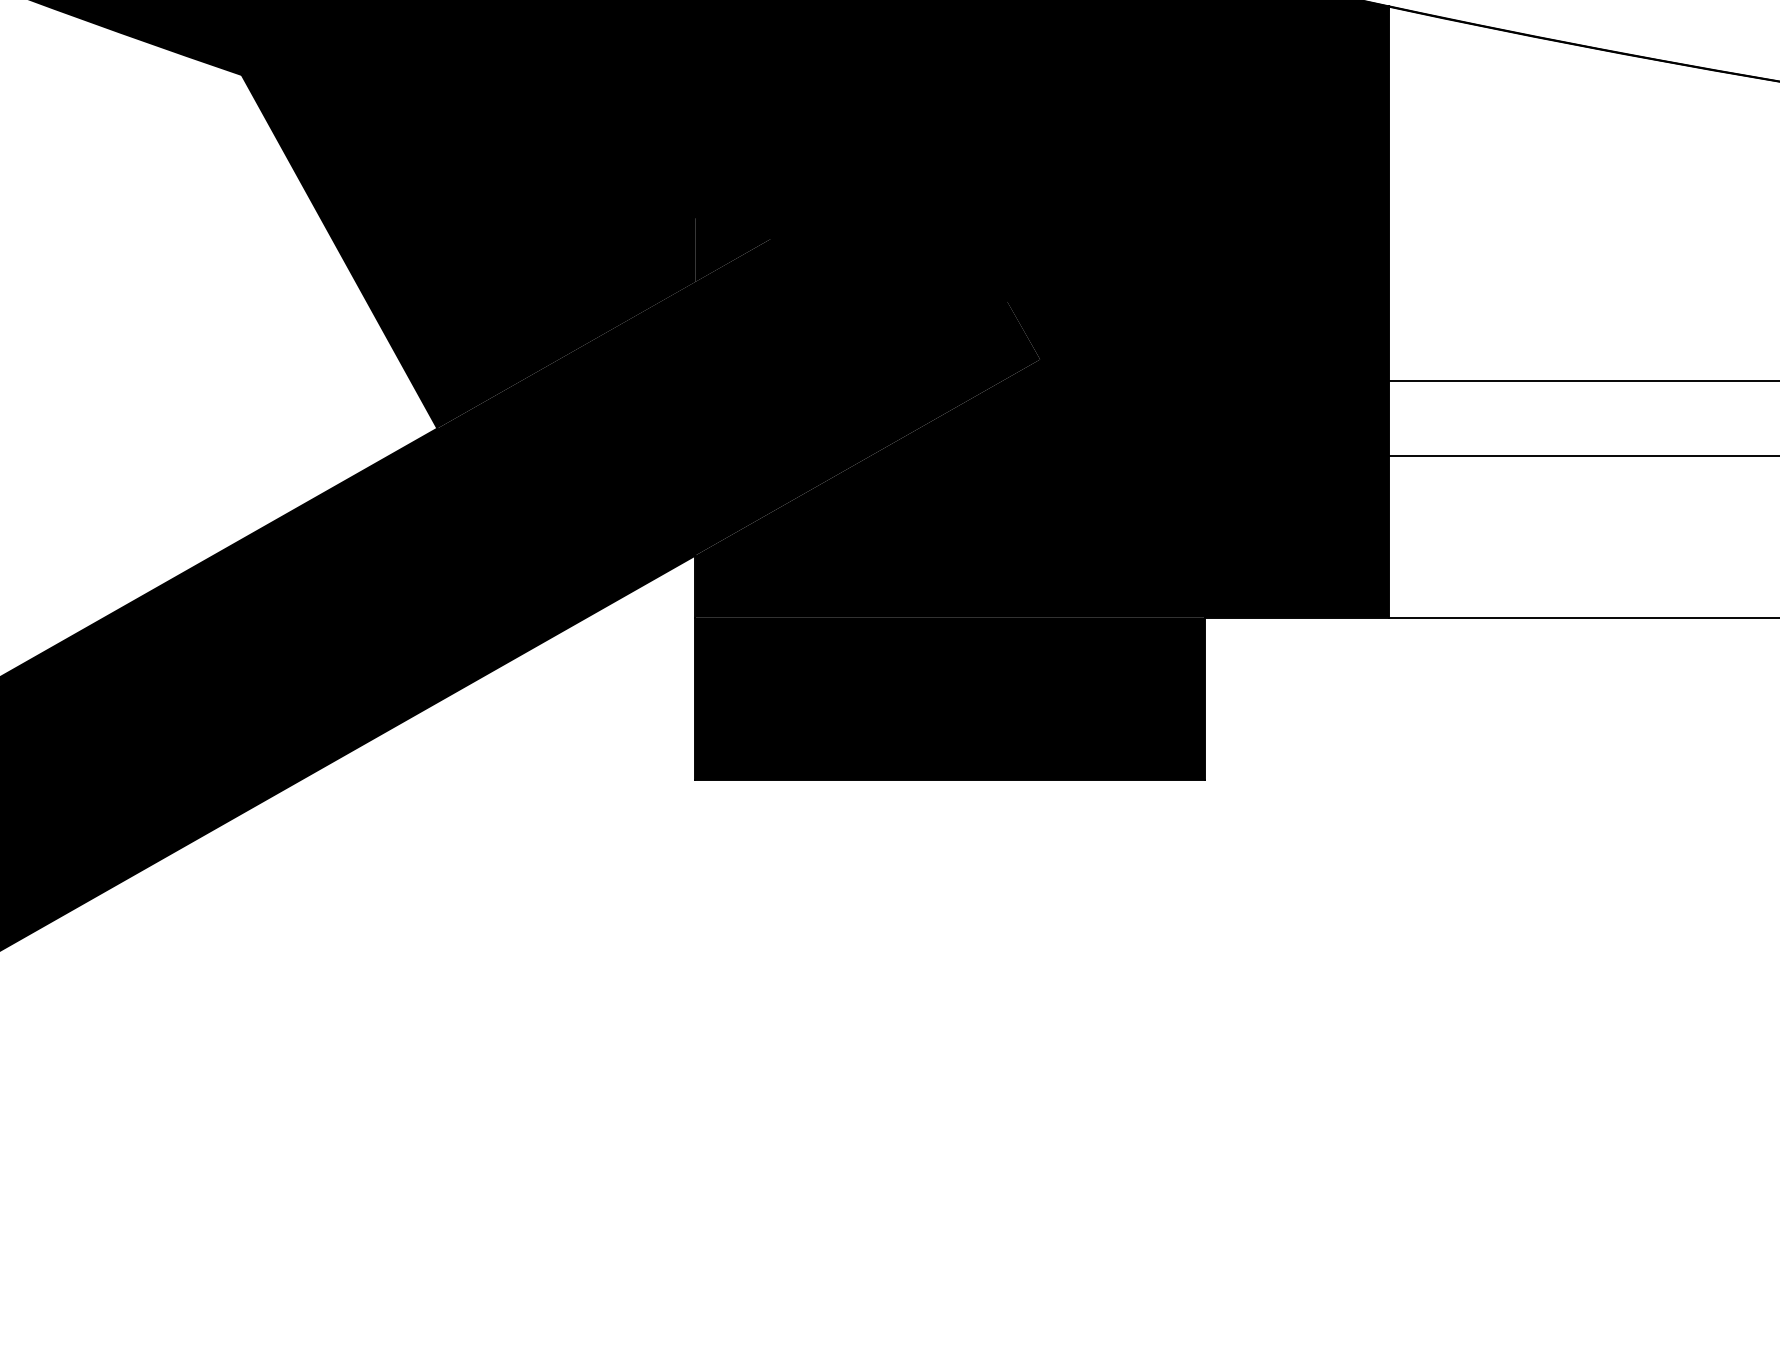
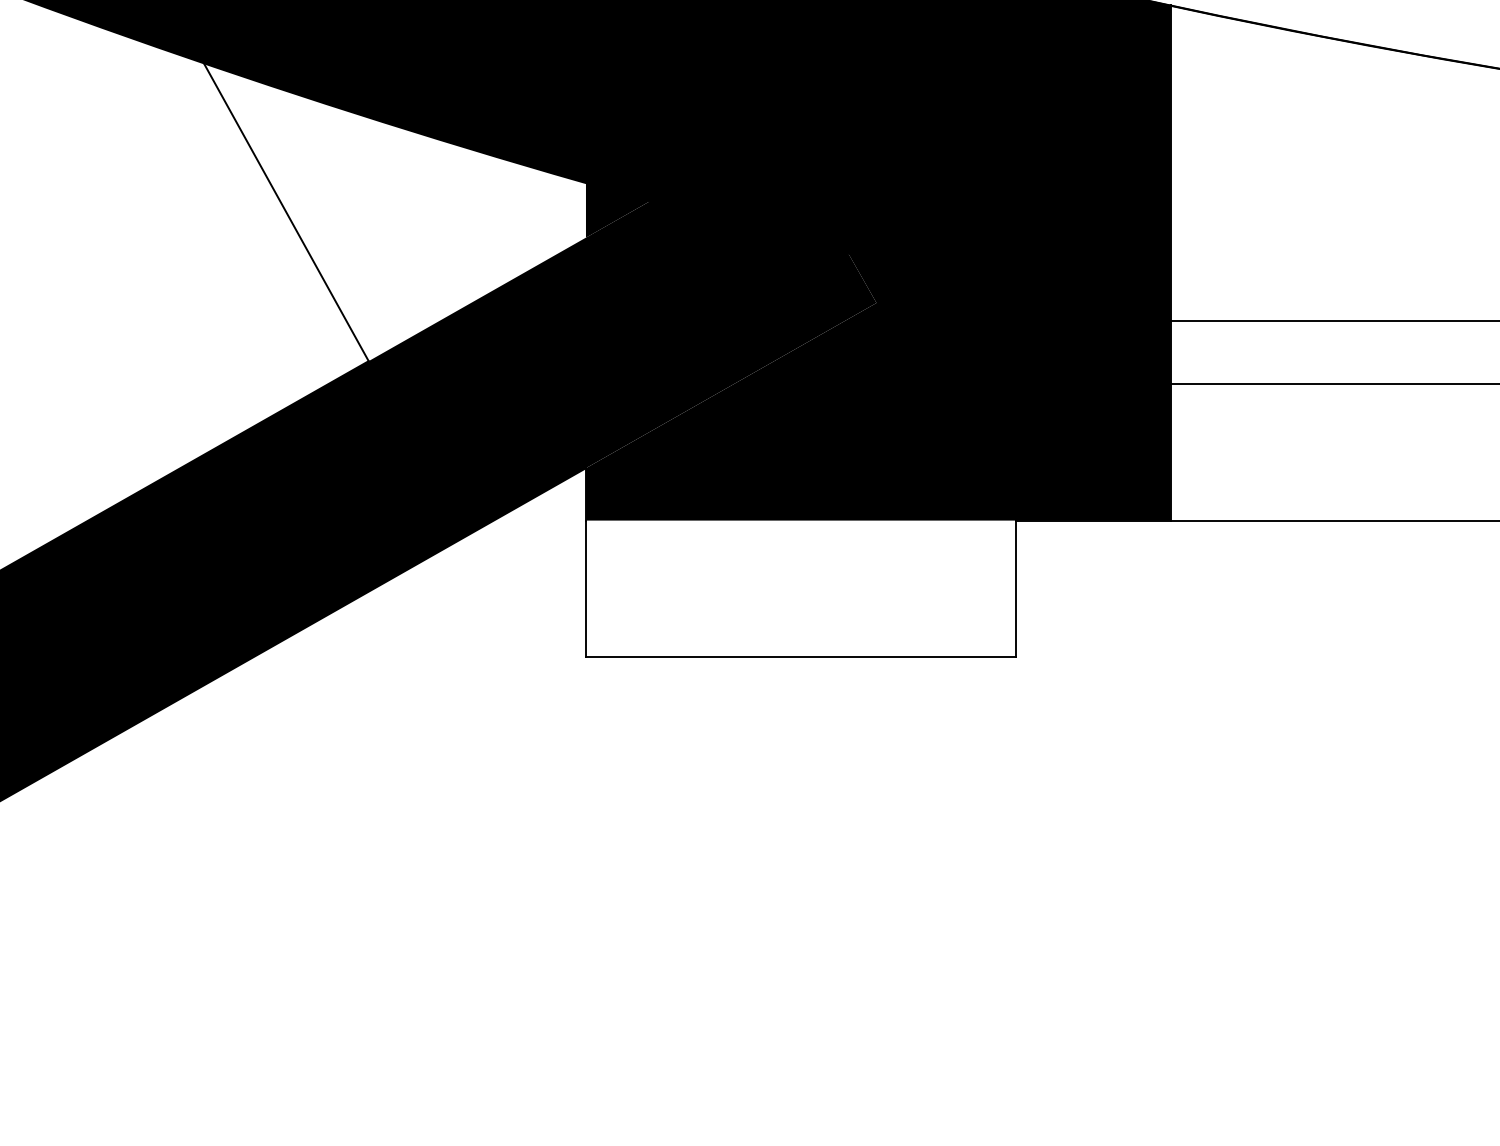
fill: (468, 251) -> (394, 211), removed
fill: (950, 698) -> (800, 588), removed

